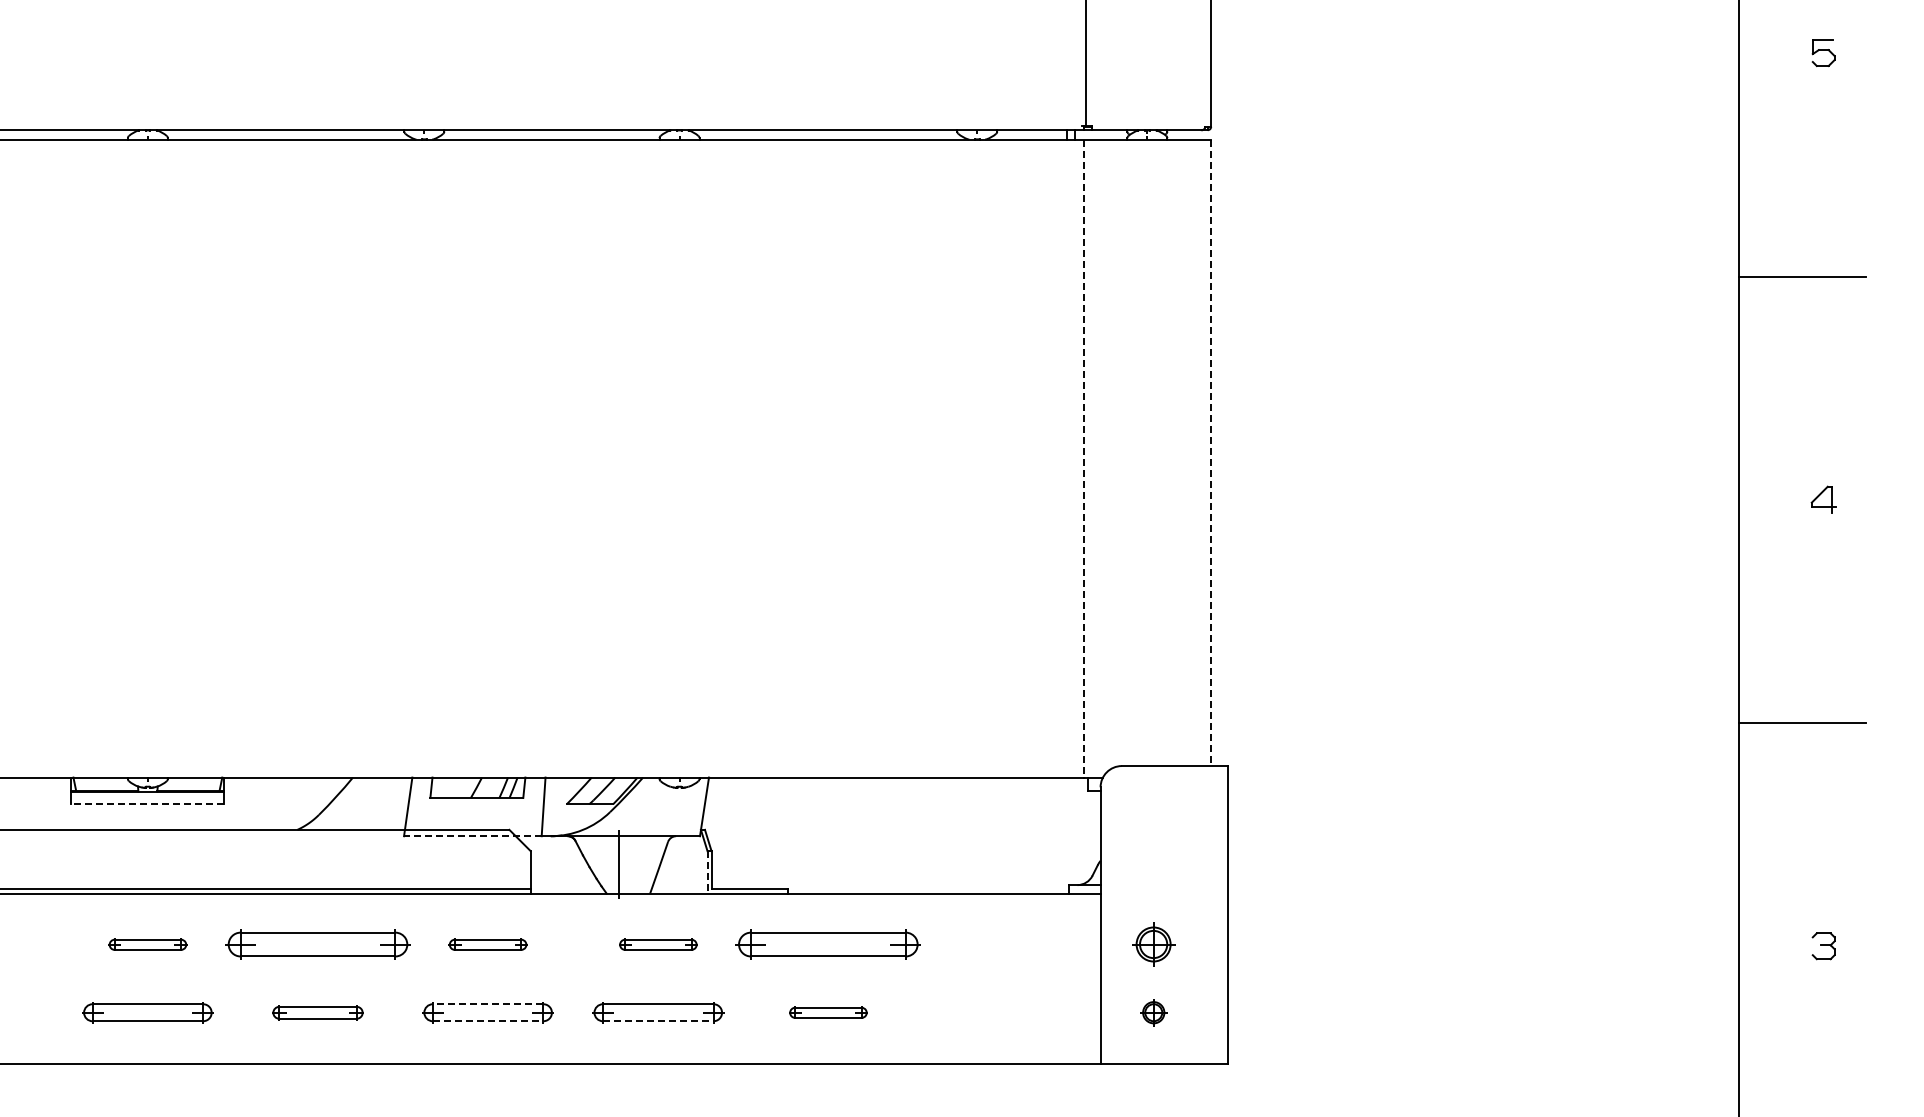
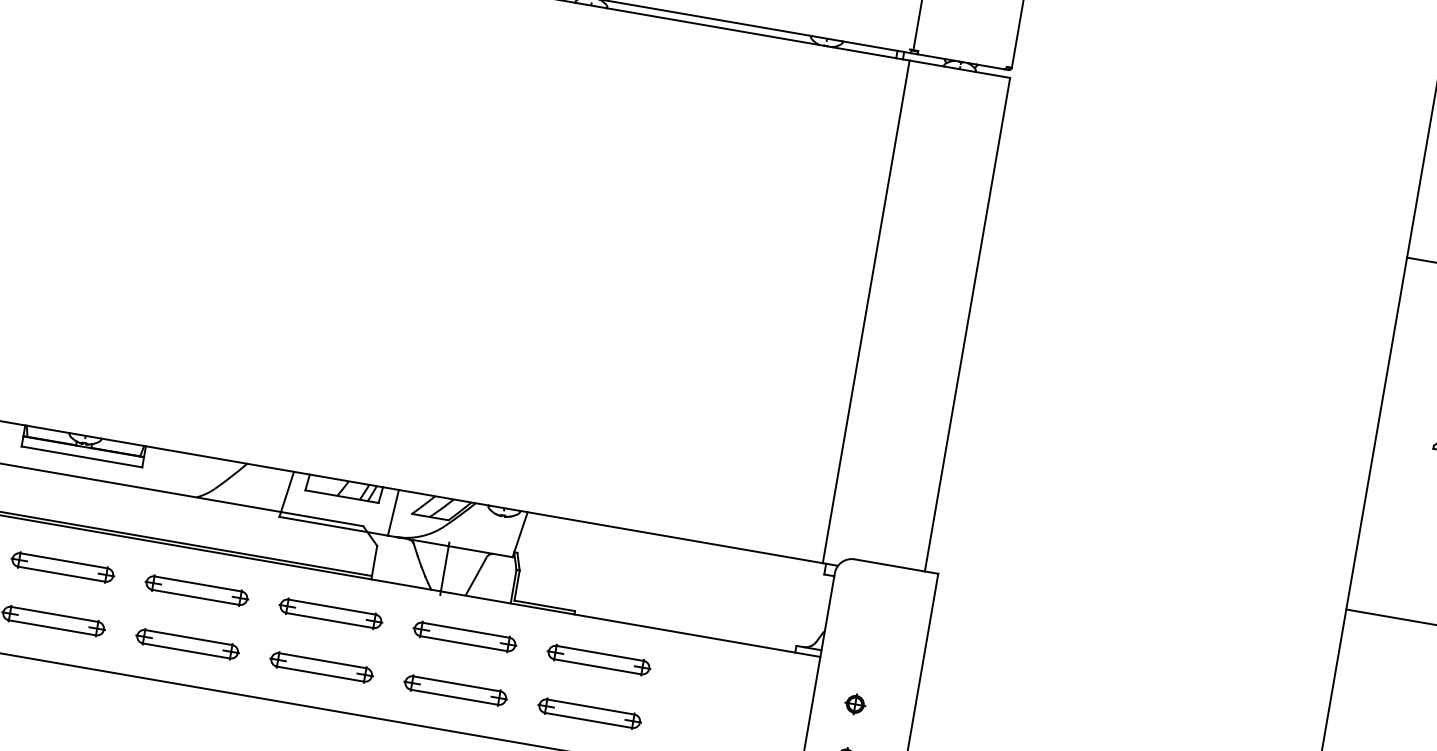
line: (1211, 453) -> (967, 325), dashed -> solid
line: (1083, 458) -> (866, 311), dashed -> solid
line: (147, 804) -> (81, 457), dashed -> solid
line: (472, 836) -> (333, 526), dashed -> solid
line: (707, 872) -> (513, 586), dashed -> solid
part: (147, 944) -> (62, 567), size x1.67
part: (317, 944) -> (196, 590), size x0.71
part: (487, 944) -> (330, 613), size x1.67
part: (658, 944) -> (465, 636), size x1.67
part: (828, 944) -> (599, 659), size x0.71
part: (1153, 944) -> (855, 704), size x0.62
line: (487, 1004) -> (322, 660), dashed -> solid
part: (317, 1012) -> (187, 644), size x1.43
part: (828, 1012) -> (589, 713), size x1.67
line: (488, 1021) -> (320, 674), dashed -> solid
line: (658, 1021) -> (454, 697), dashed -> solid

